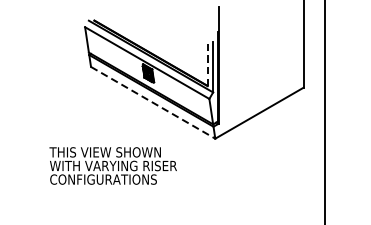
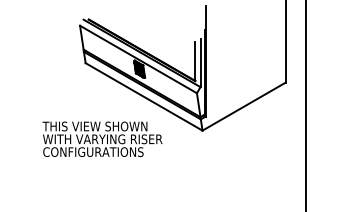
line: (207, 65) -> (195, 61), dashed -> solid
line: (153, 103) -> (144, 97), dashed -> solid
text: (113, 165) -> (102, 138), moved

